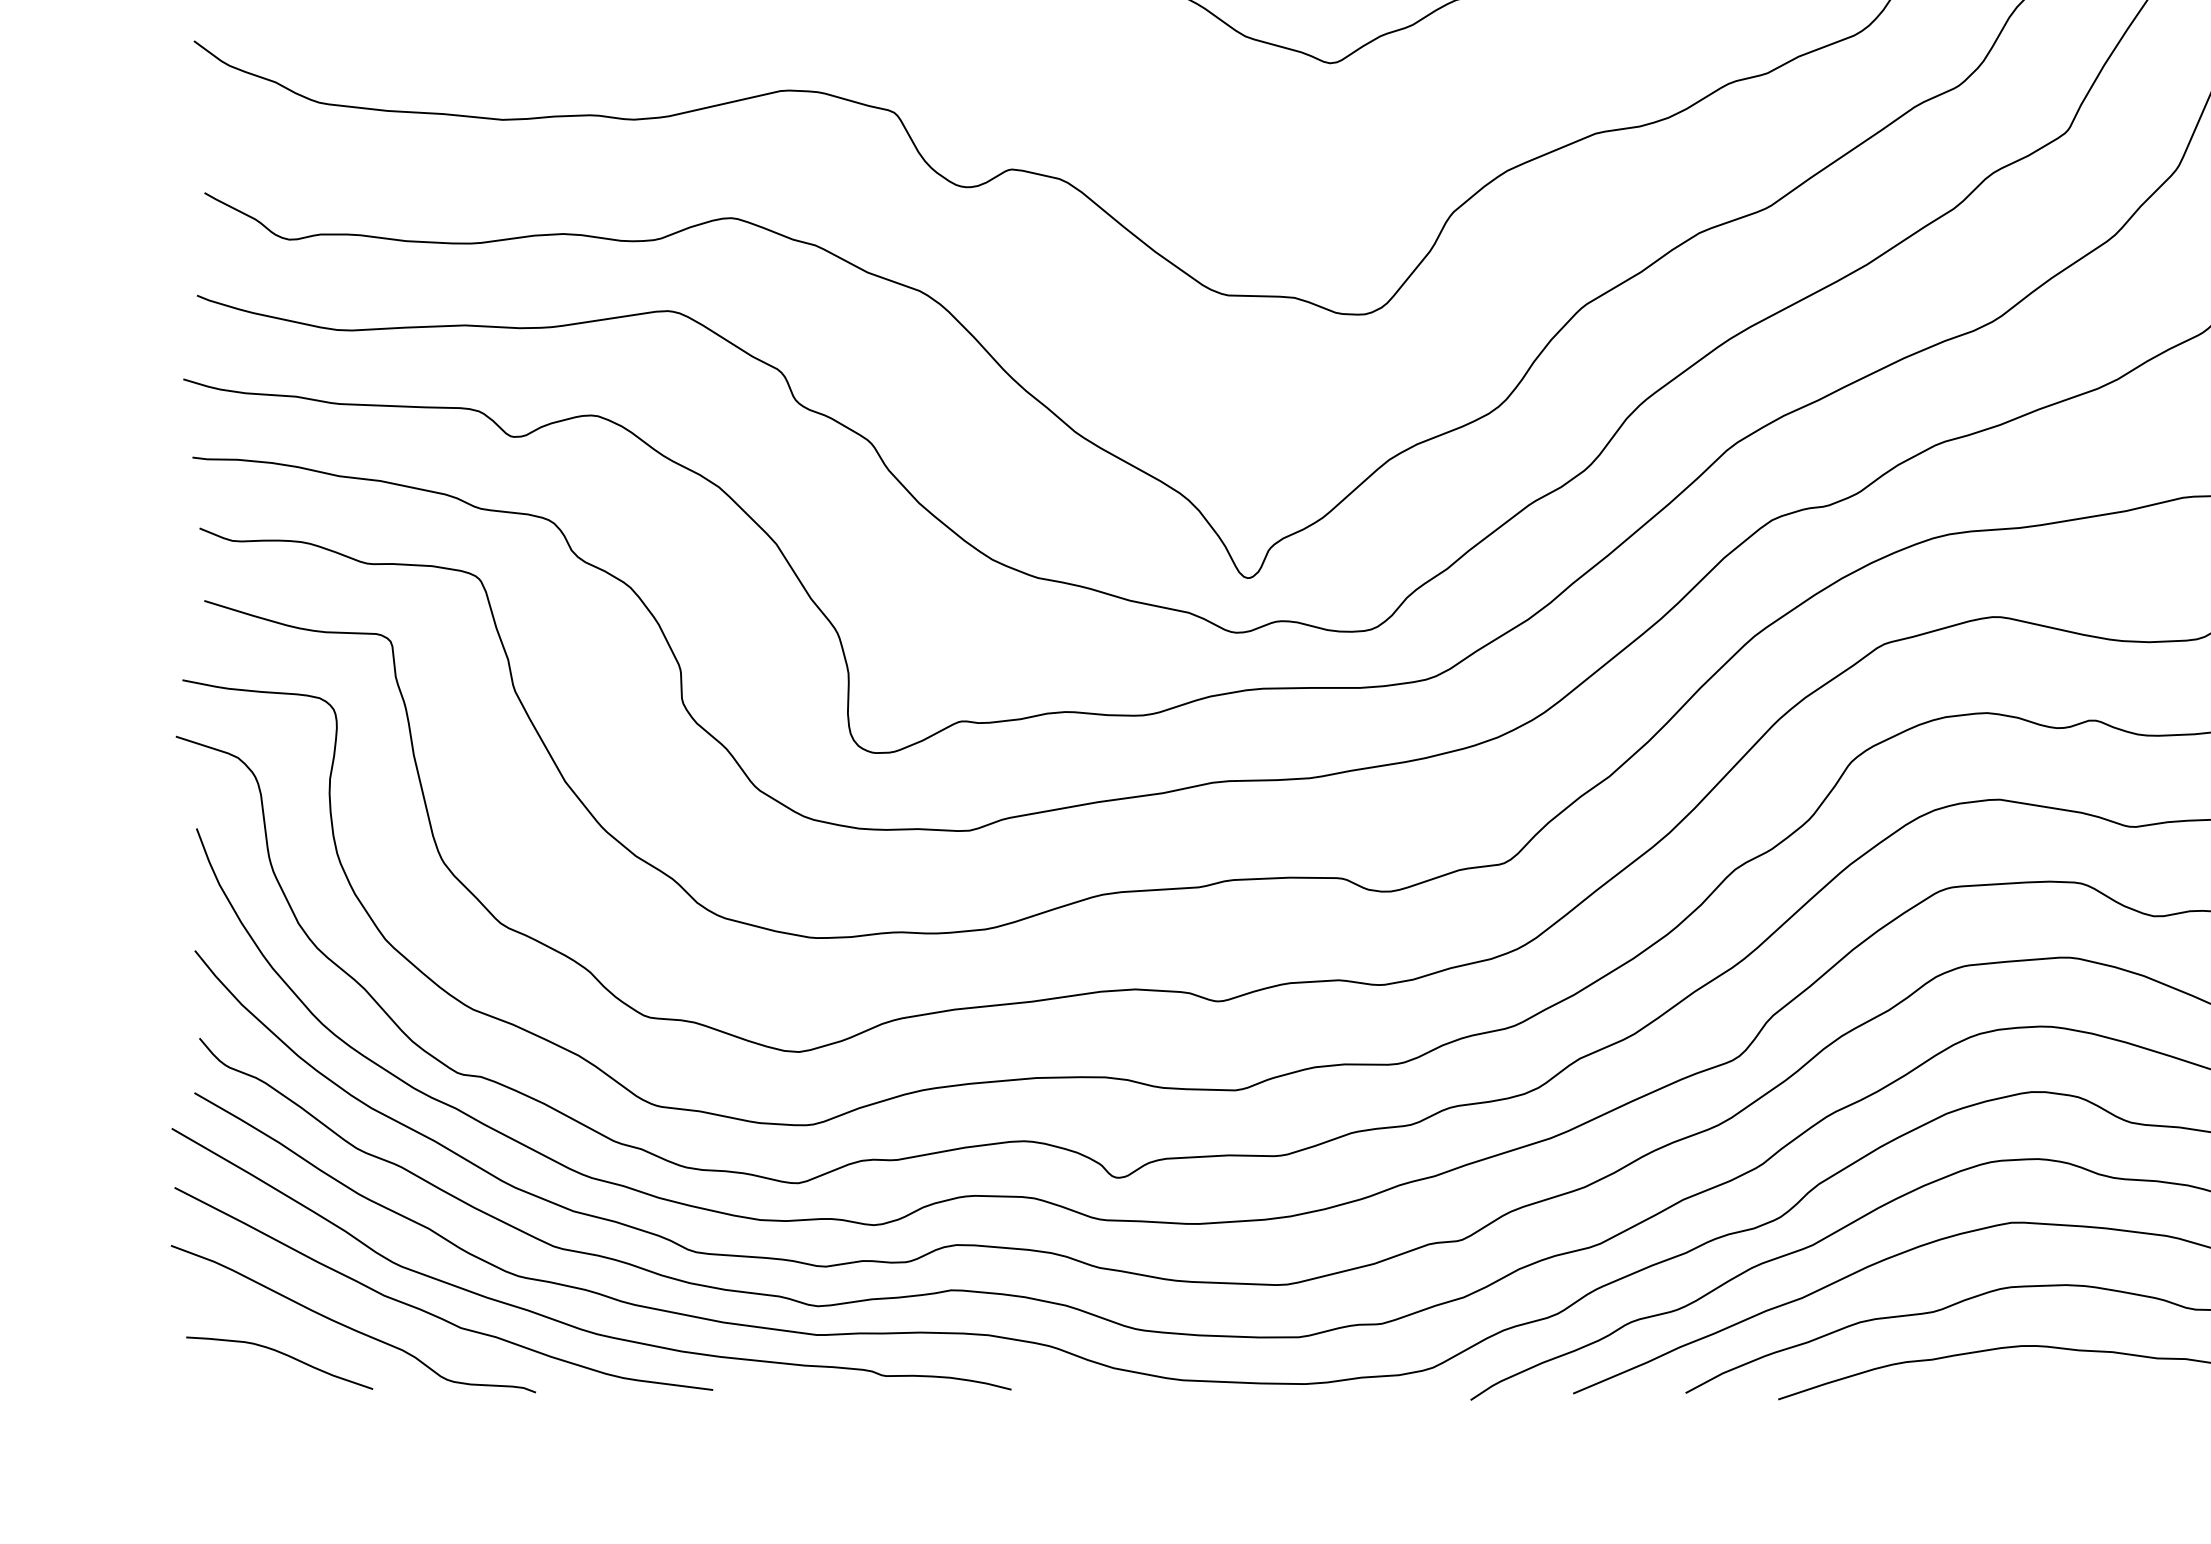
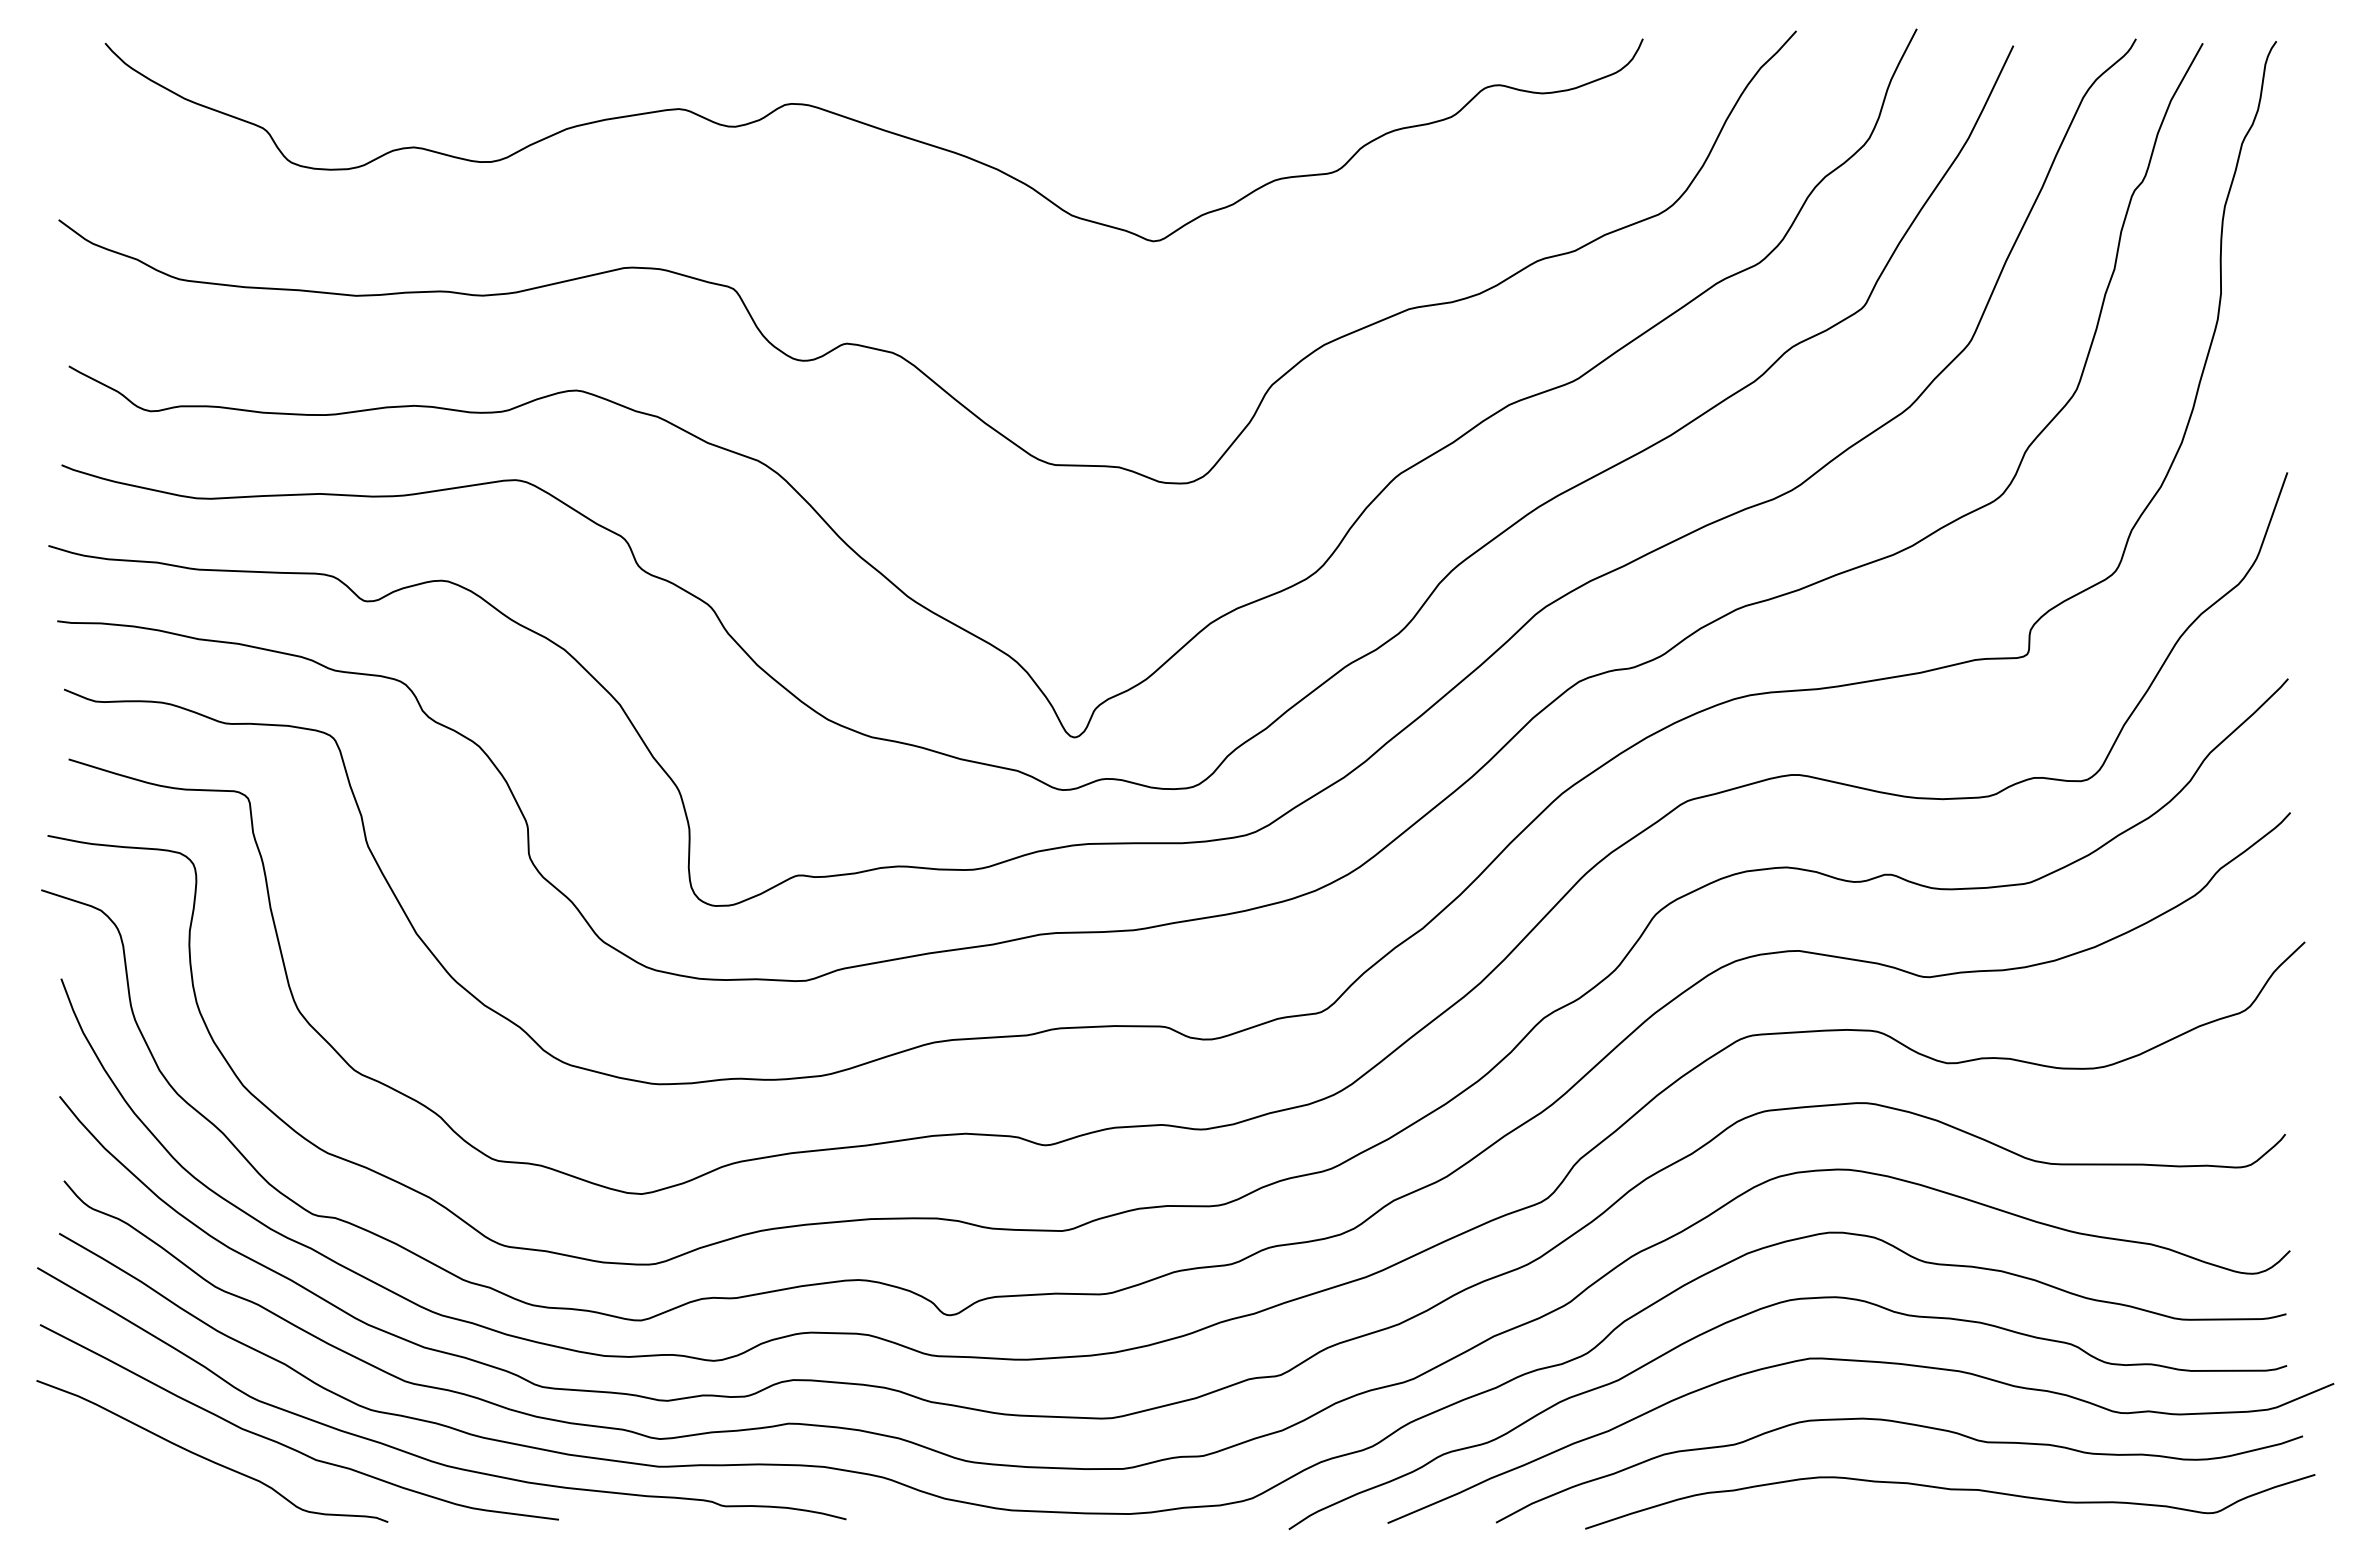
curve: (282, 1354) -> (143, 1485), removed

